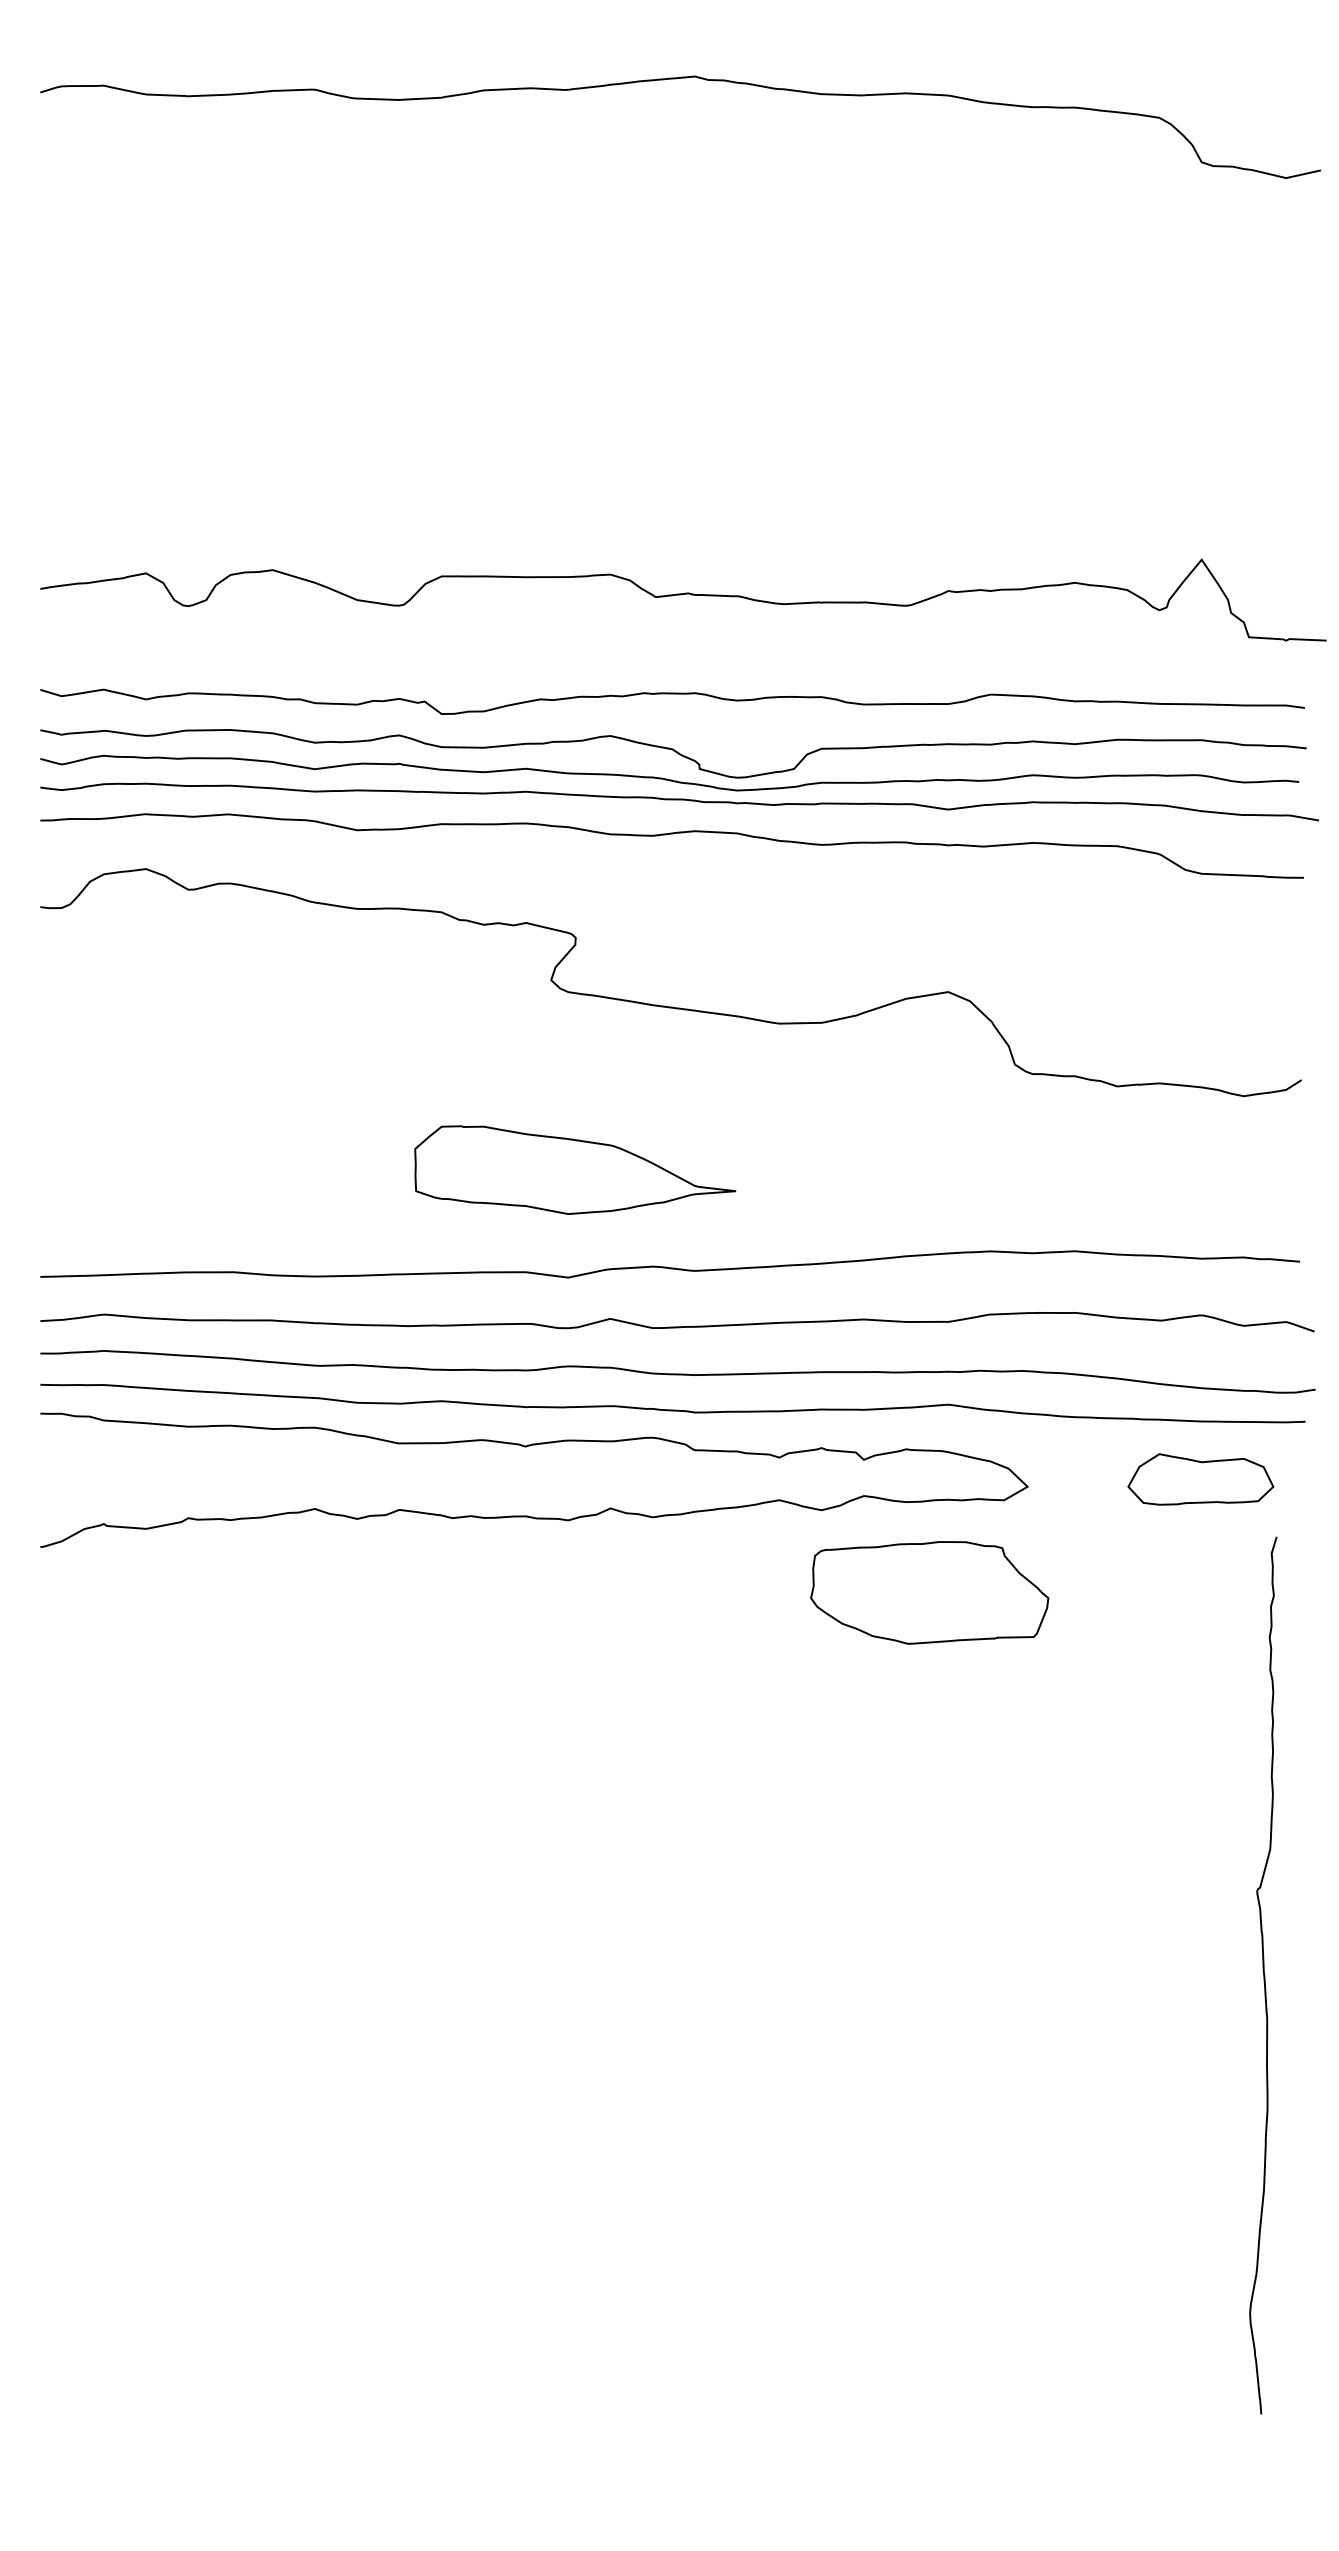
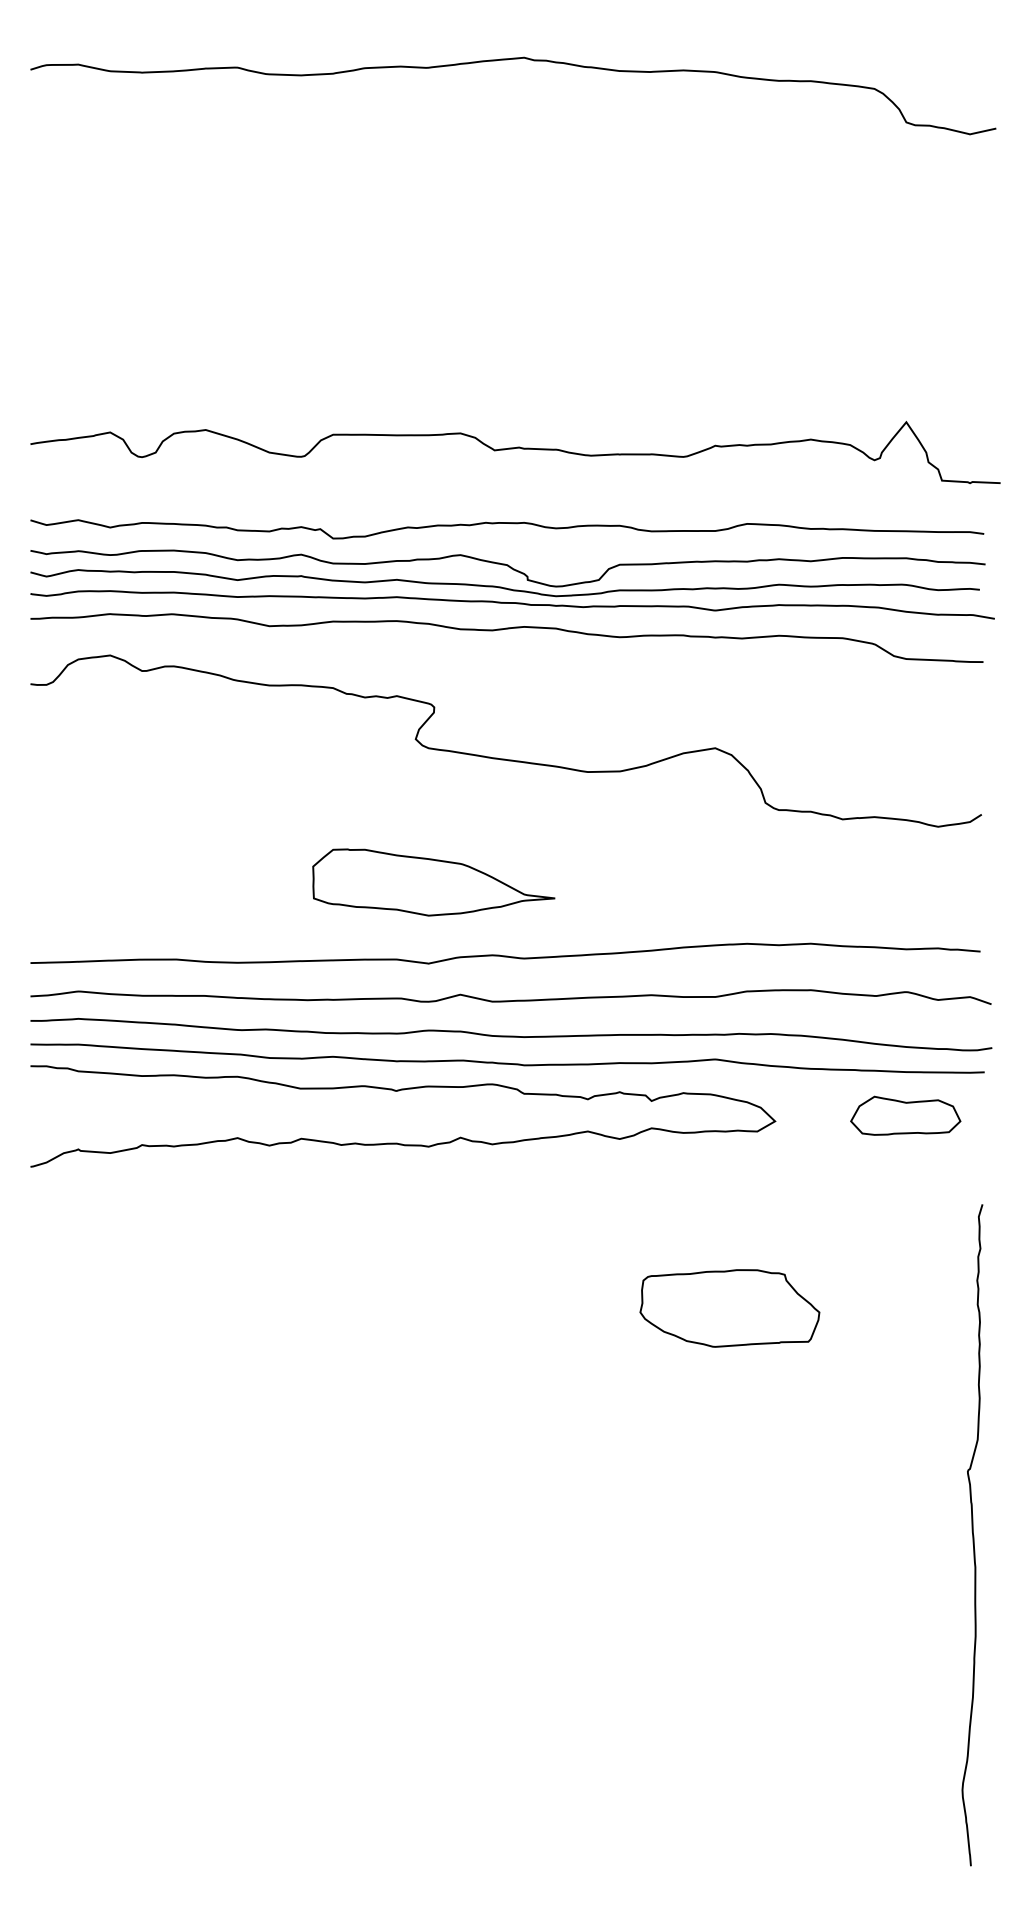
part: (929, 1592) -> (729, 1308), moved
curve: (1263, 1975) -> (972, 1535), moved

